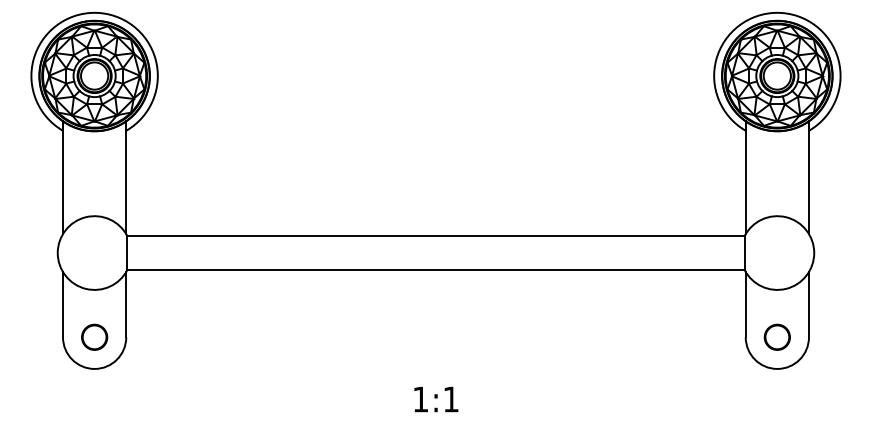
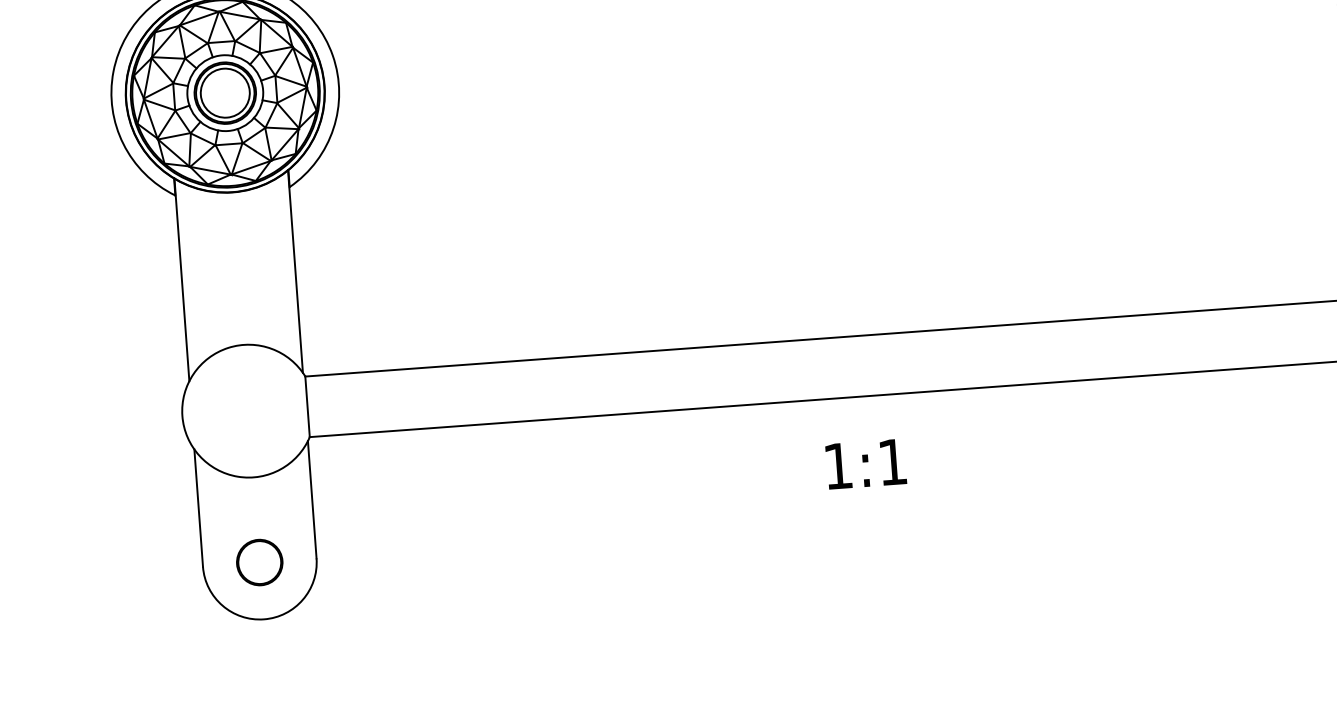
text: (436, 399) -> (866, 464), moved

